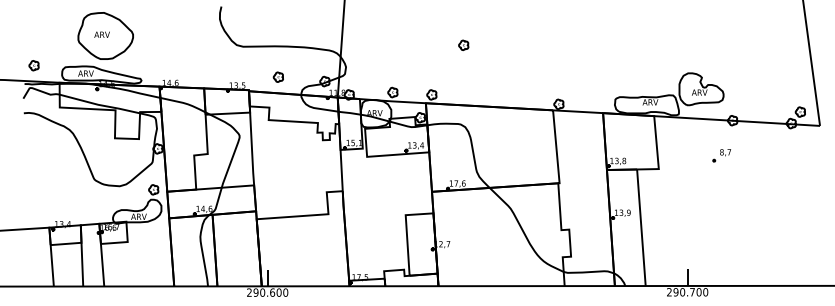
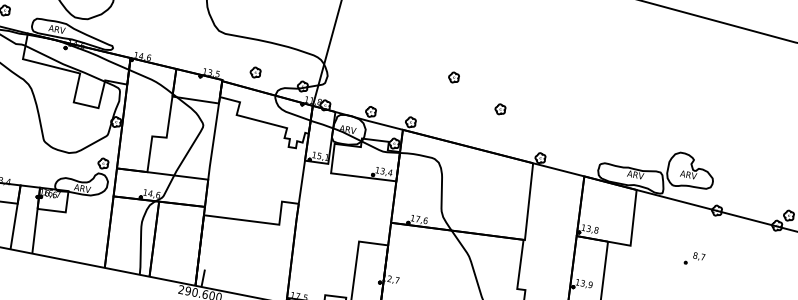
part: (512, 65) -> (500, 108), added
part: (721, 155) -> (694, 258), moved

